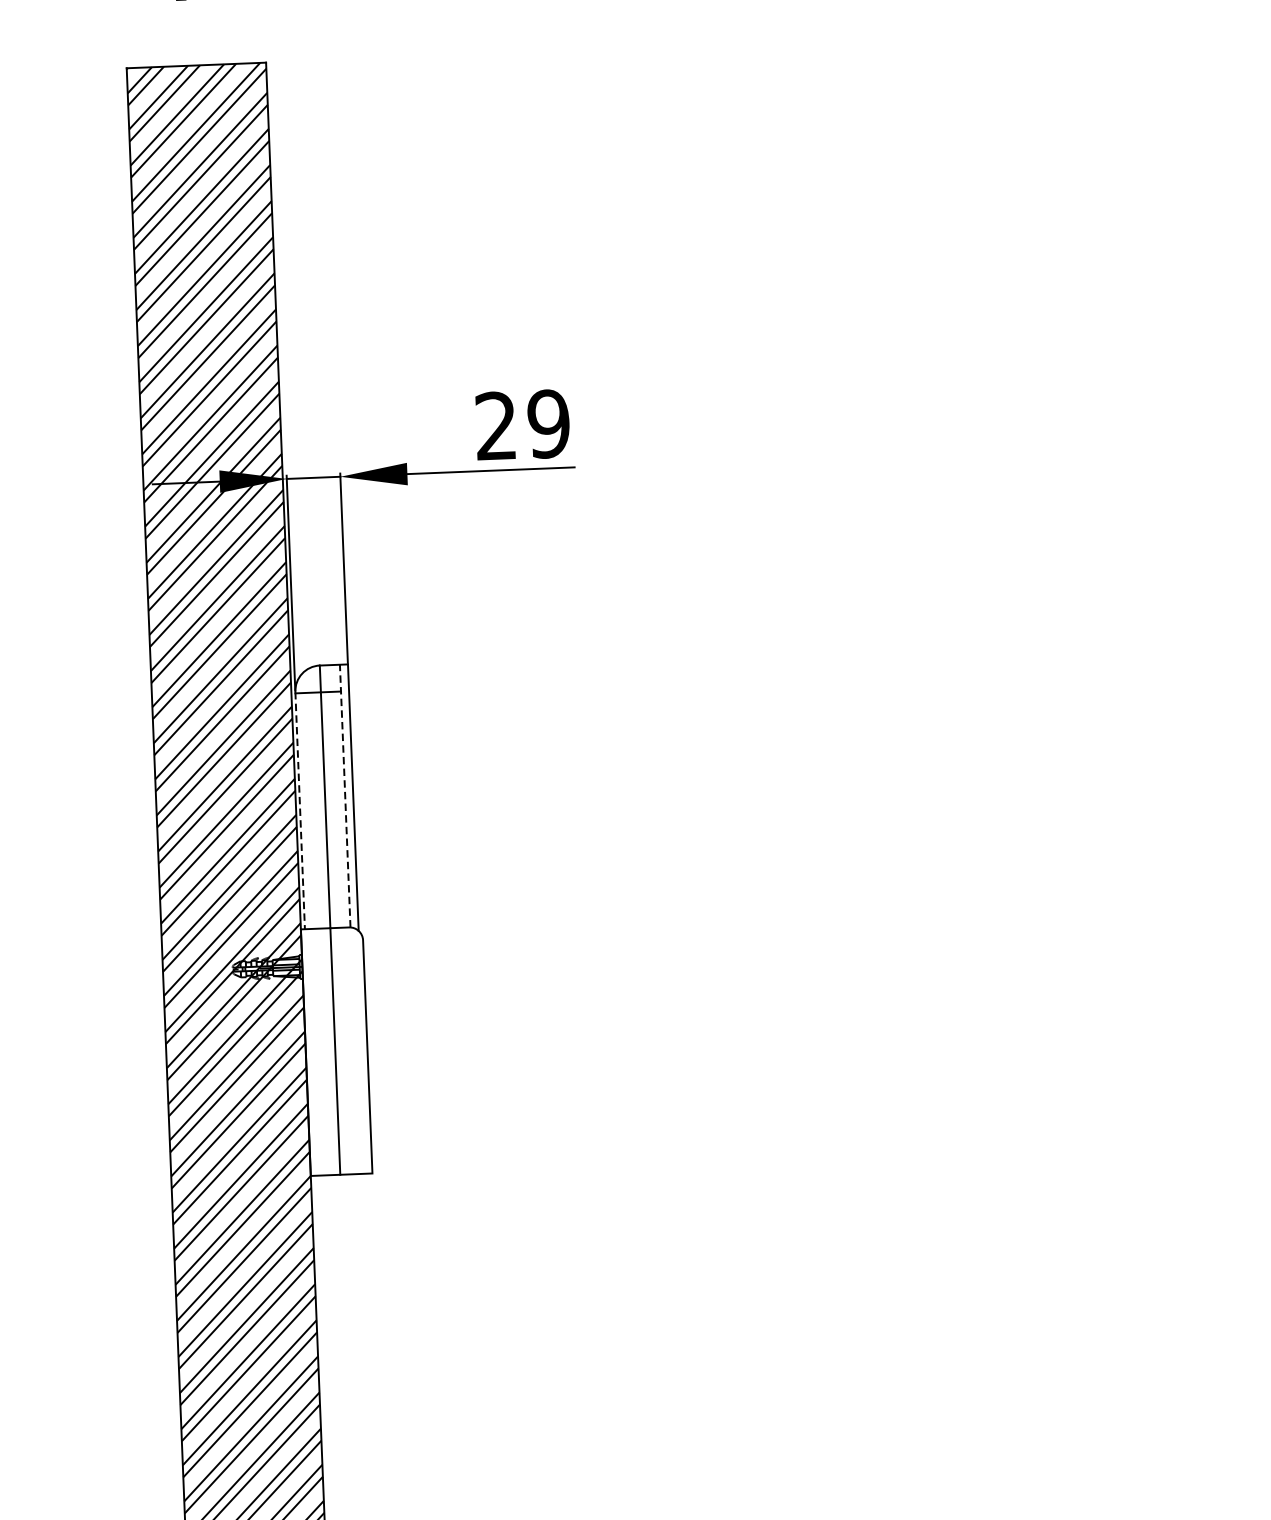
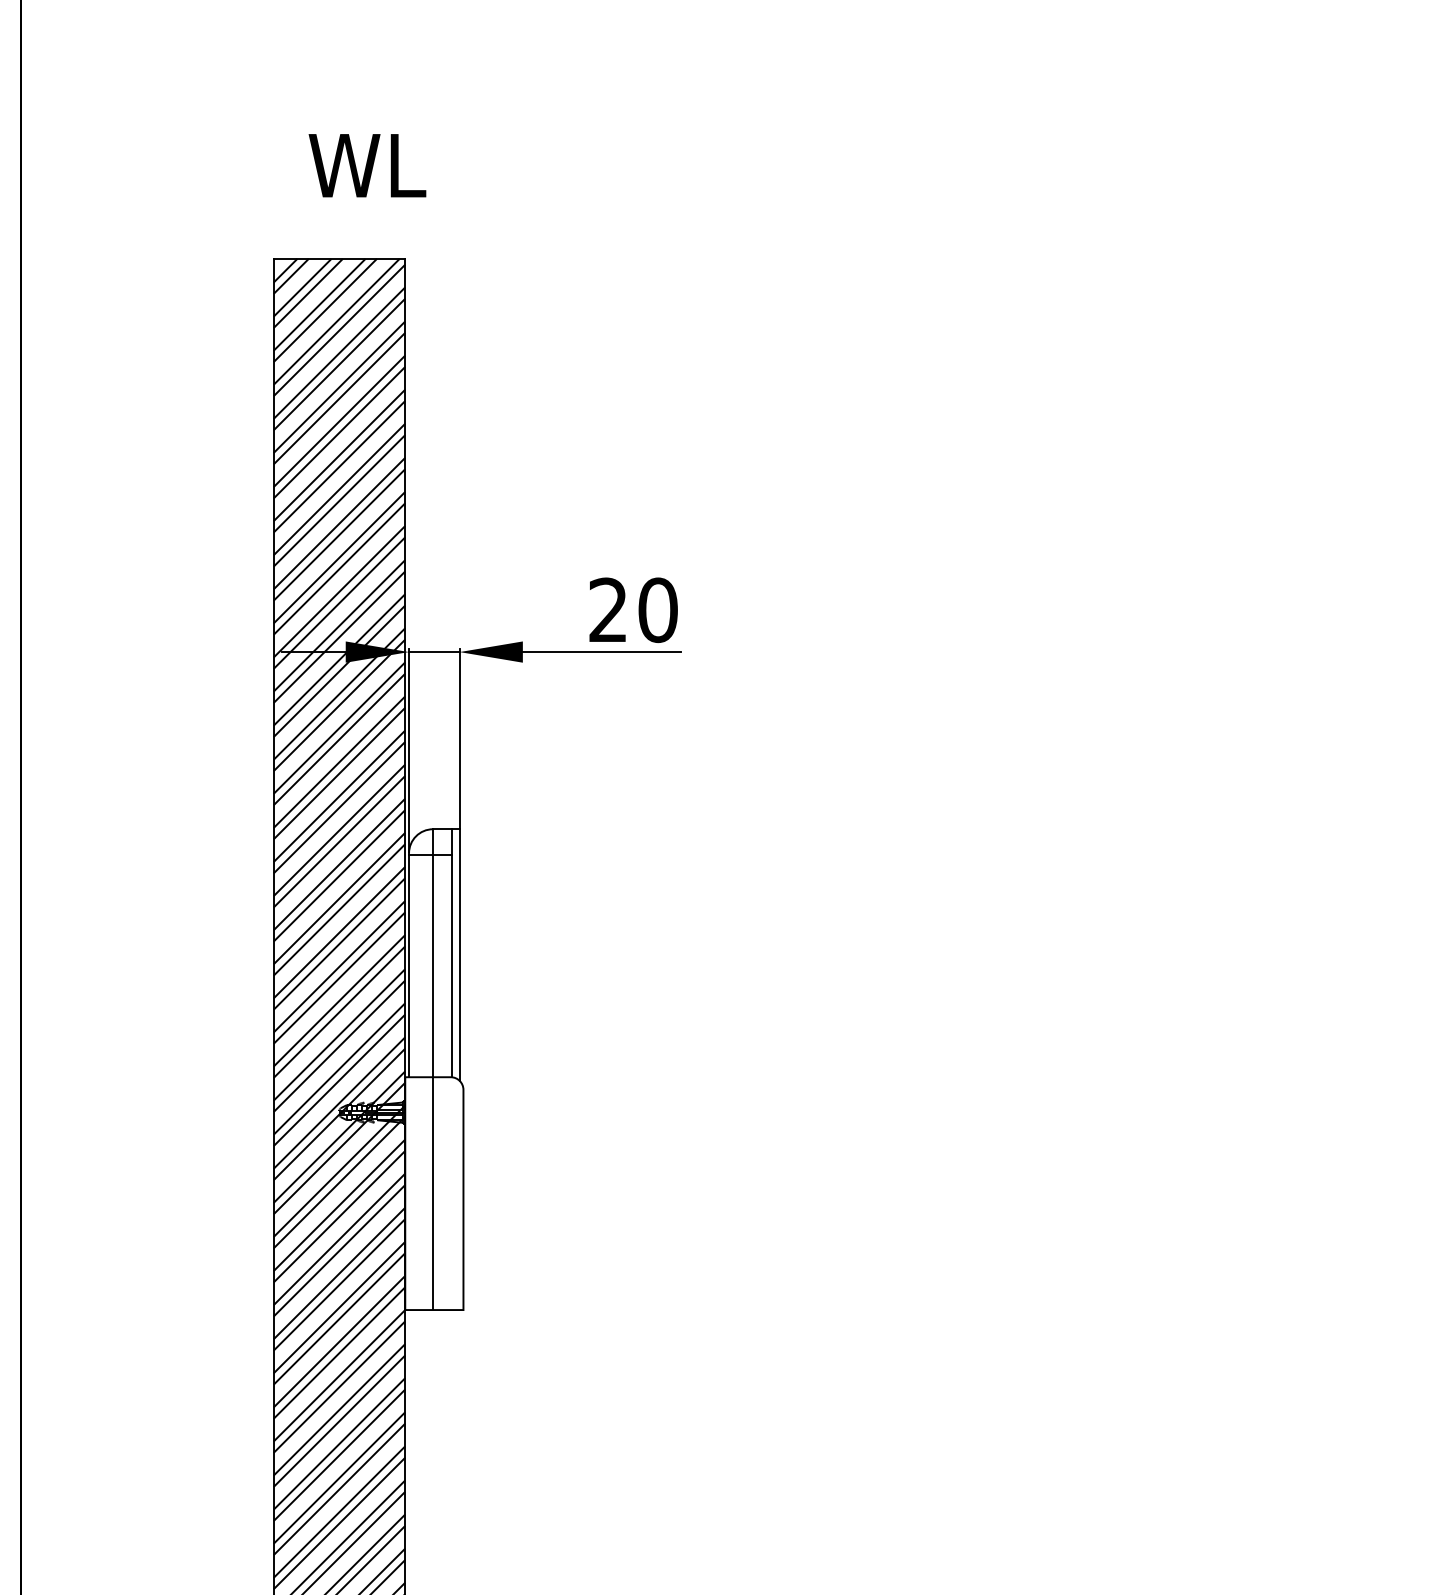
text: (548, 424) -> (657, 610), 29 -> 20
line: (345, 795) -> (452, 952), dashed -> solid
line: (300, 810) -> (409, 965), dashed -> solid

